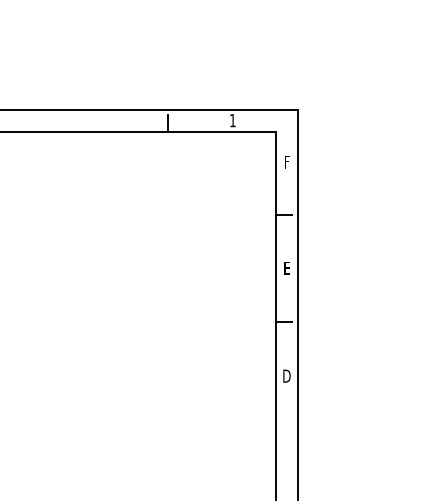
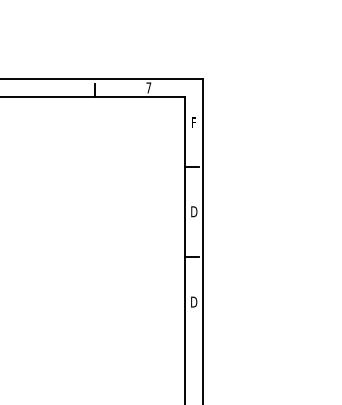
text: (232, 120) -> (148, 87), 1 -> 7
text: (286, 267) -> (193, 211), E -> D

